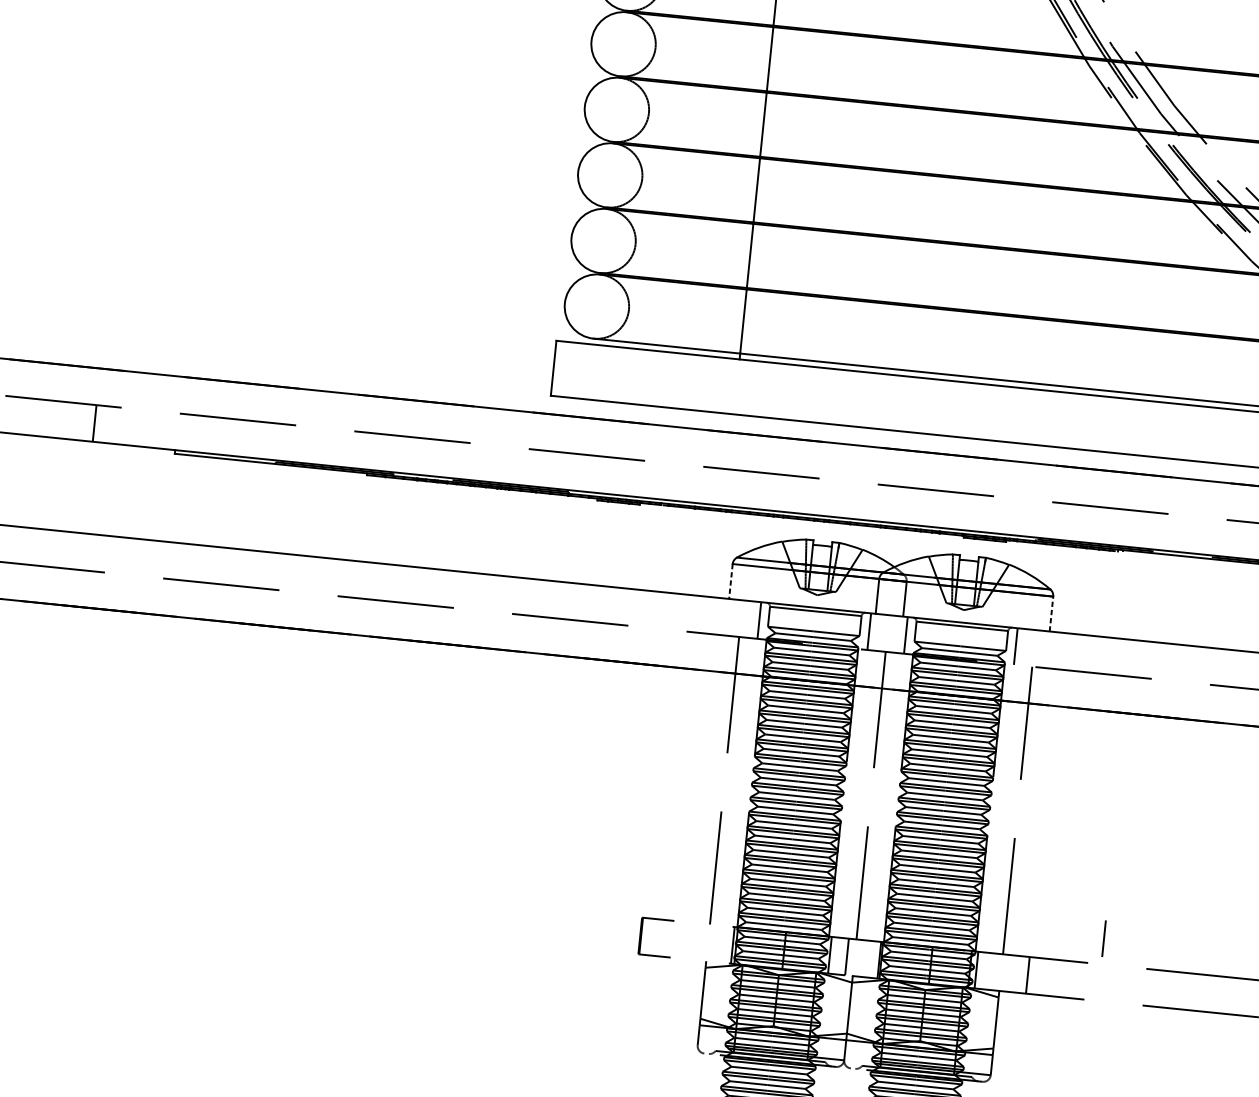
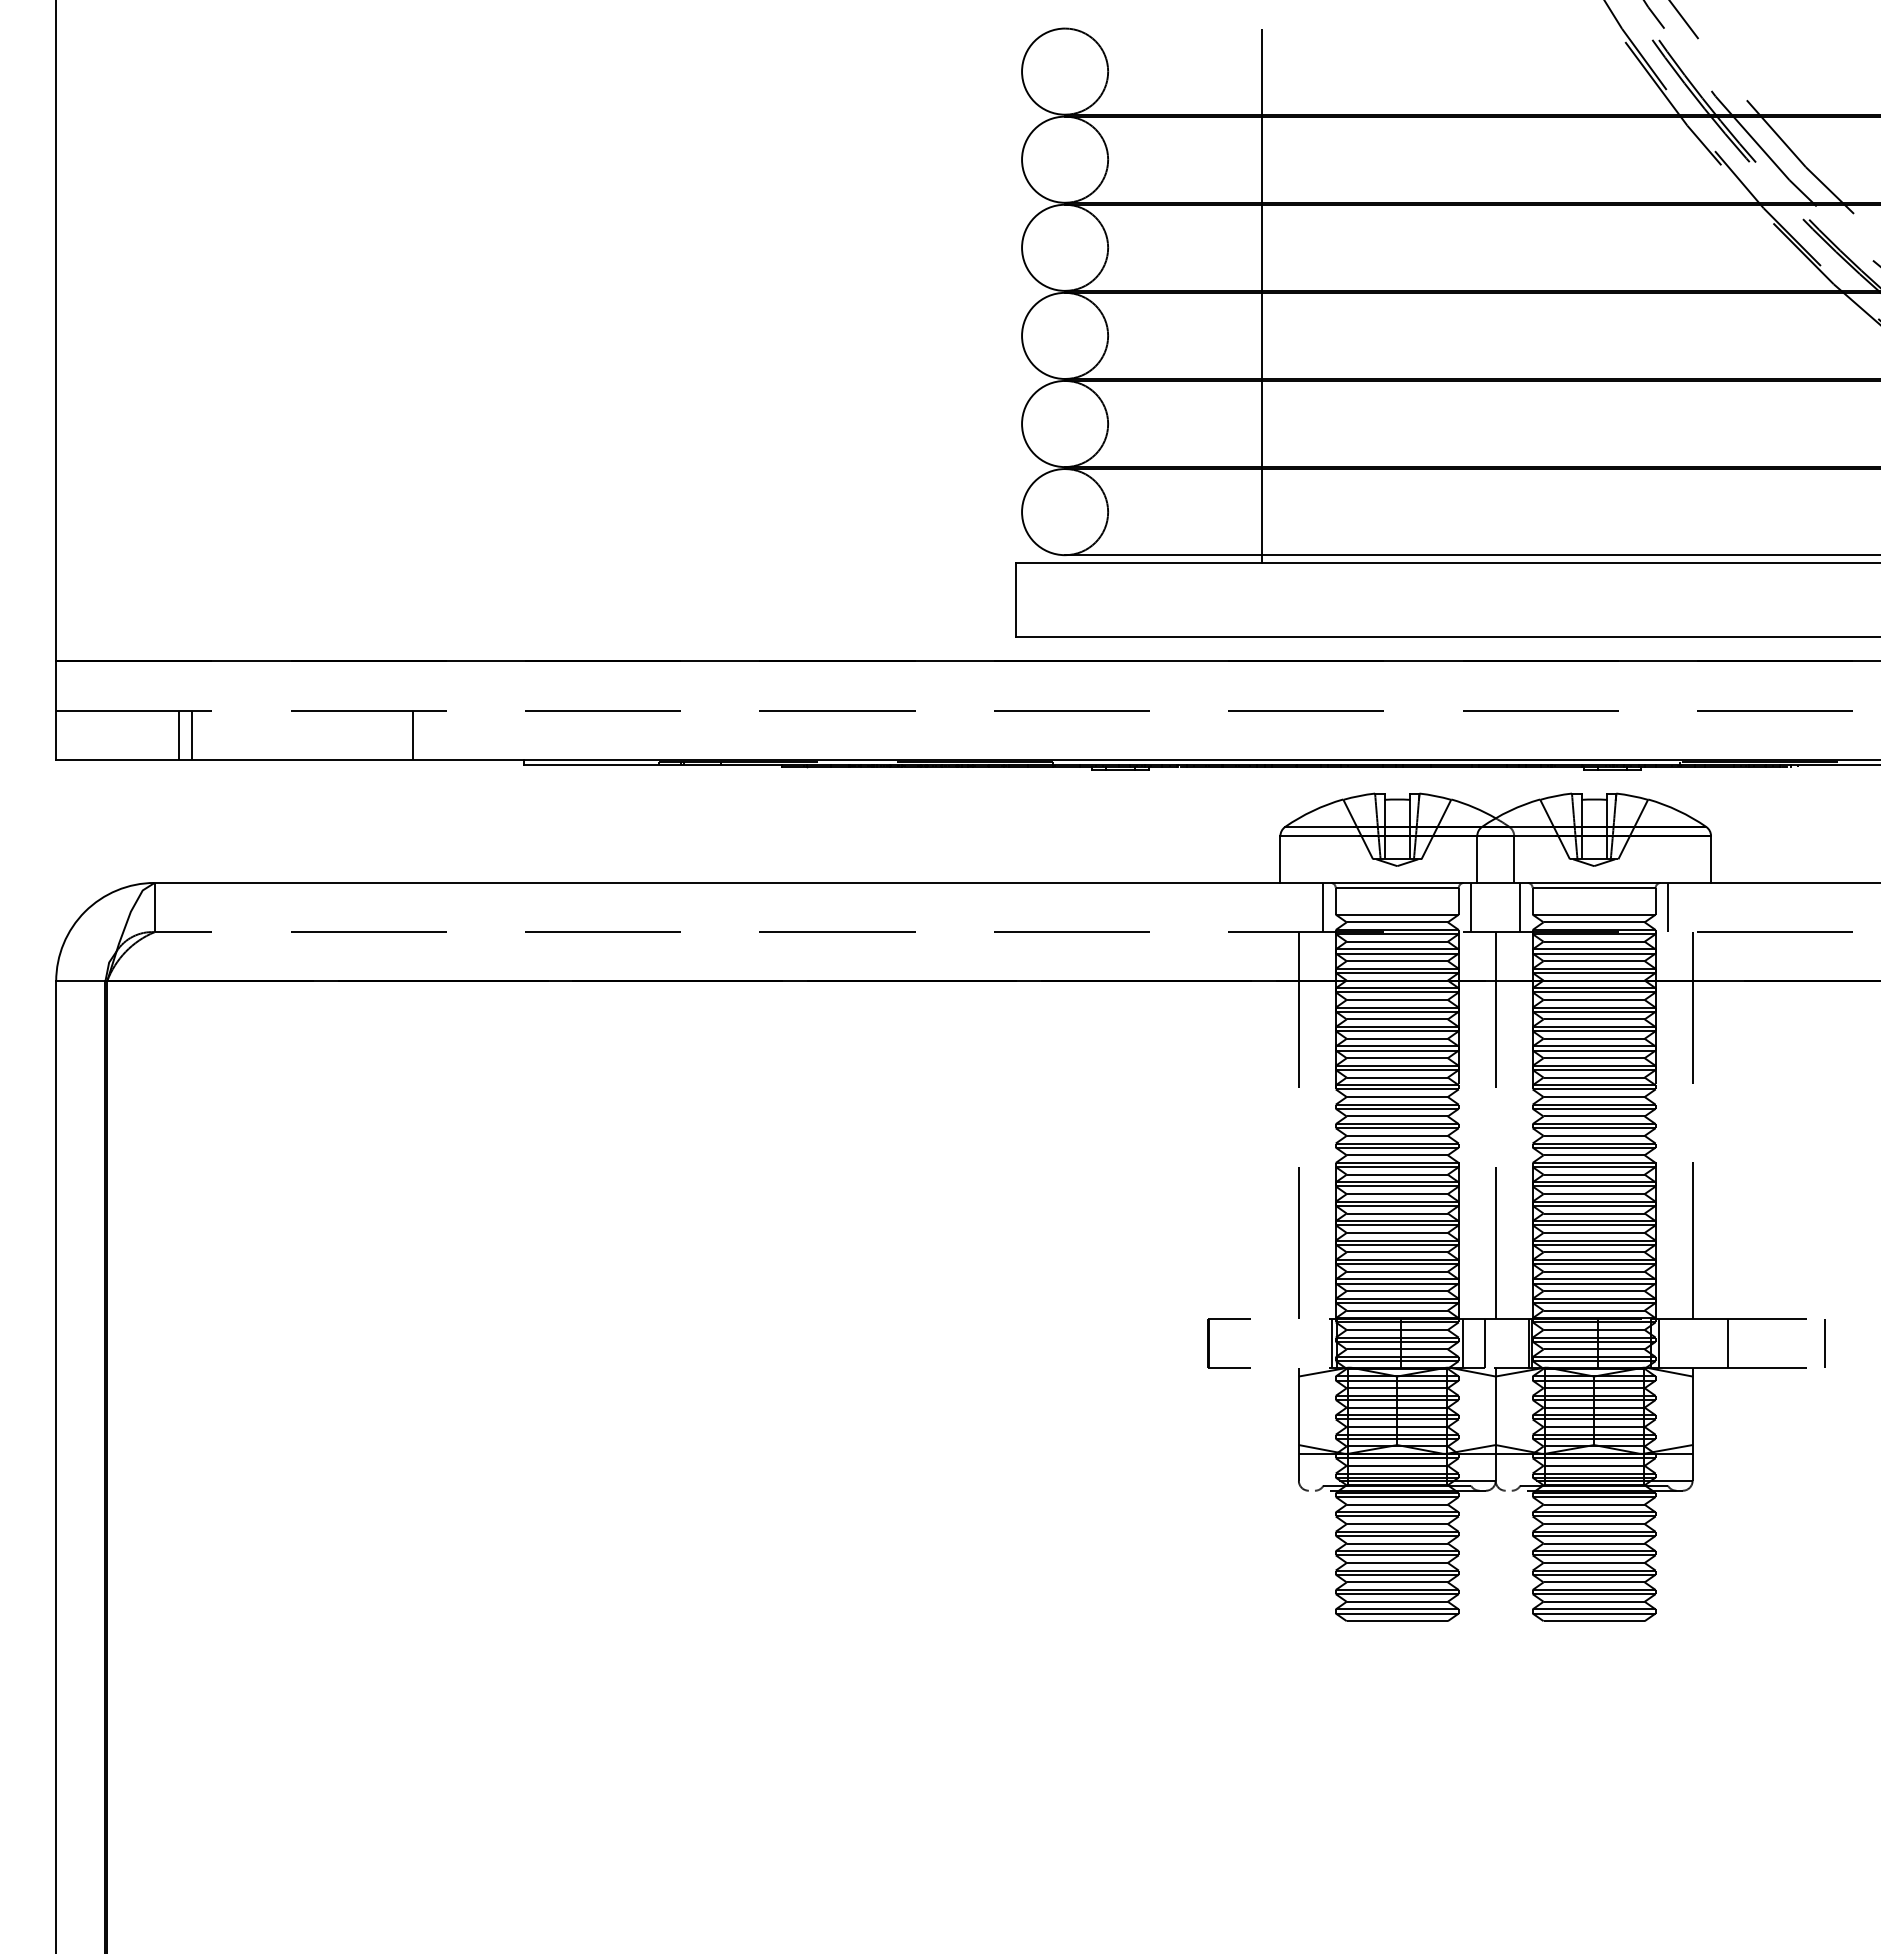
line: (730, 582) -> (1280, 860), dashed -> solid
line: (1051, 614) -> (1711, 859), dashed -> solid
line: (1103, 938) -> (1824, 1343), moved

